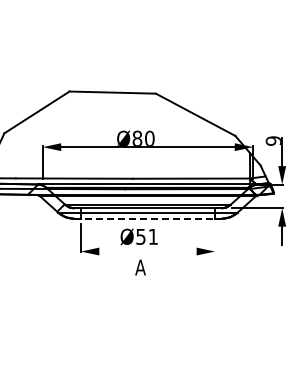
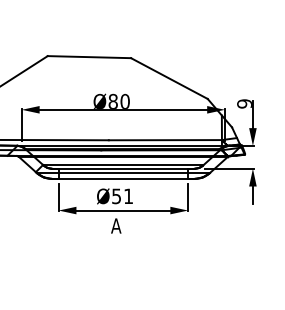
line: (147, 218) -> (122, 178), dashed -> solid
line: (215, 238) -> (188, 197), added
line: (147, 251) -> (122, 210), added

